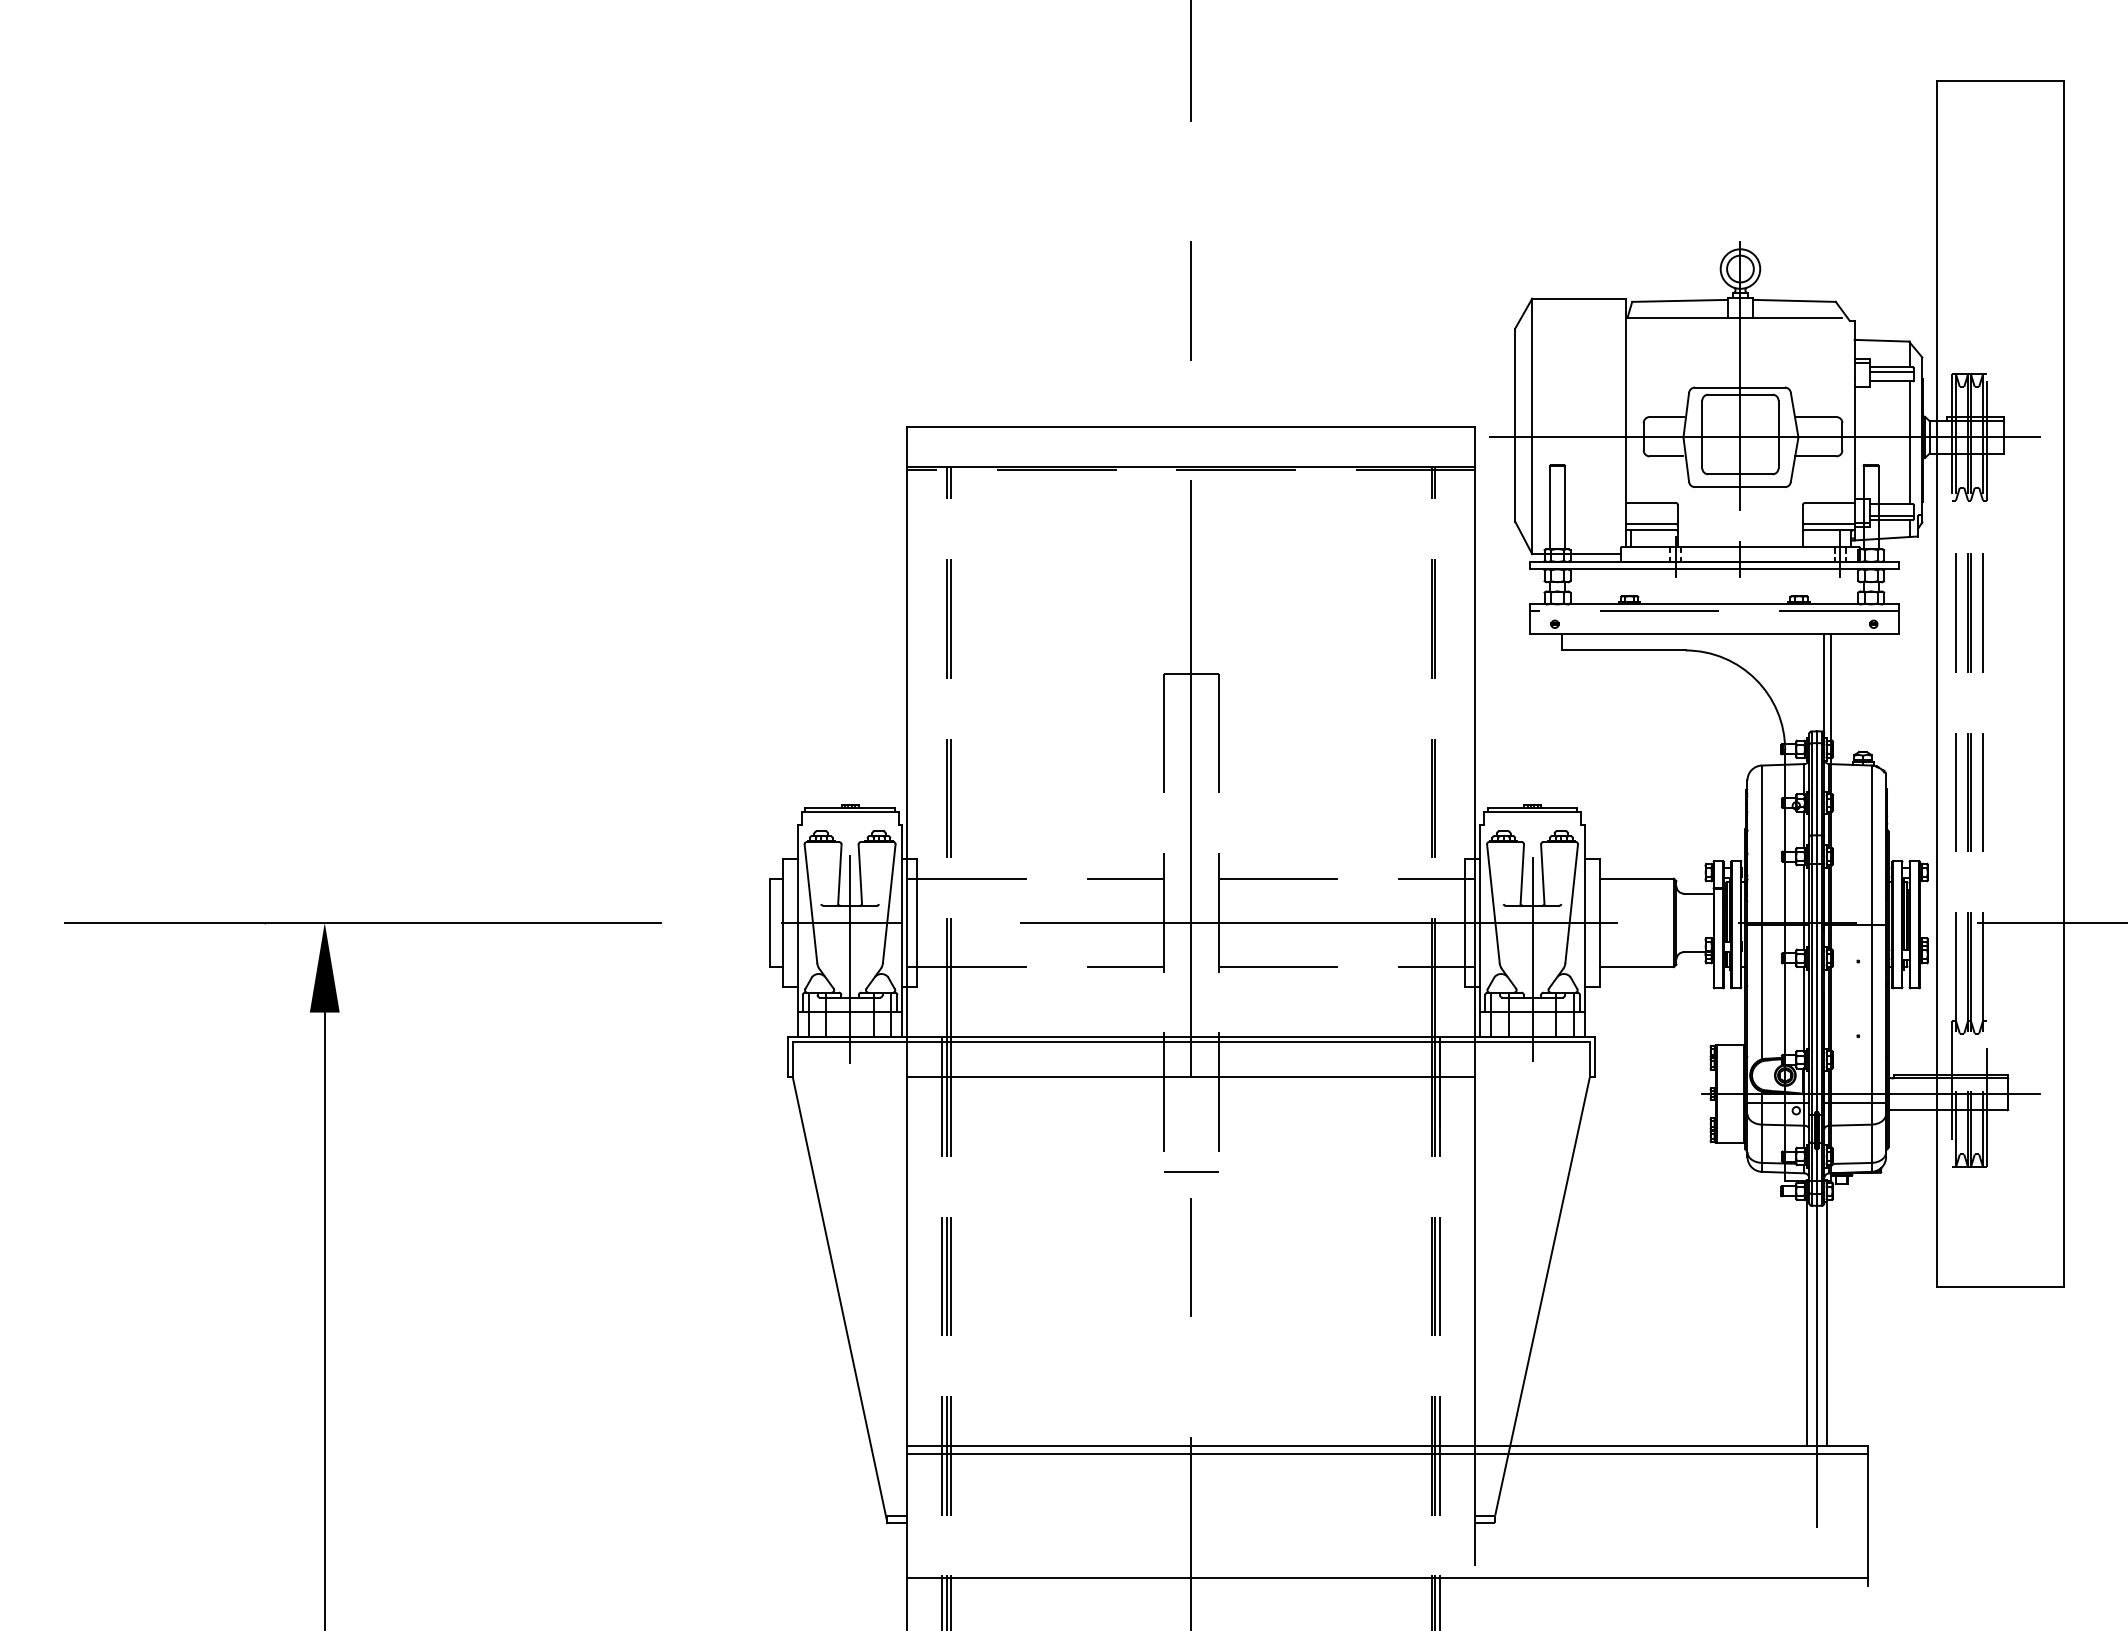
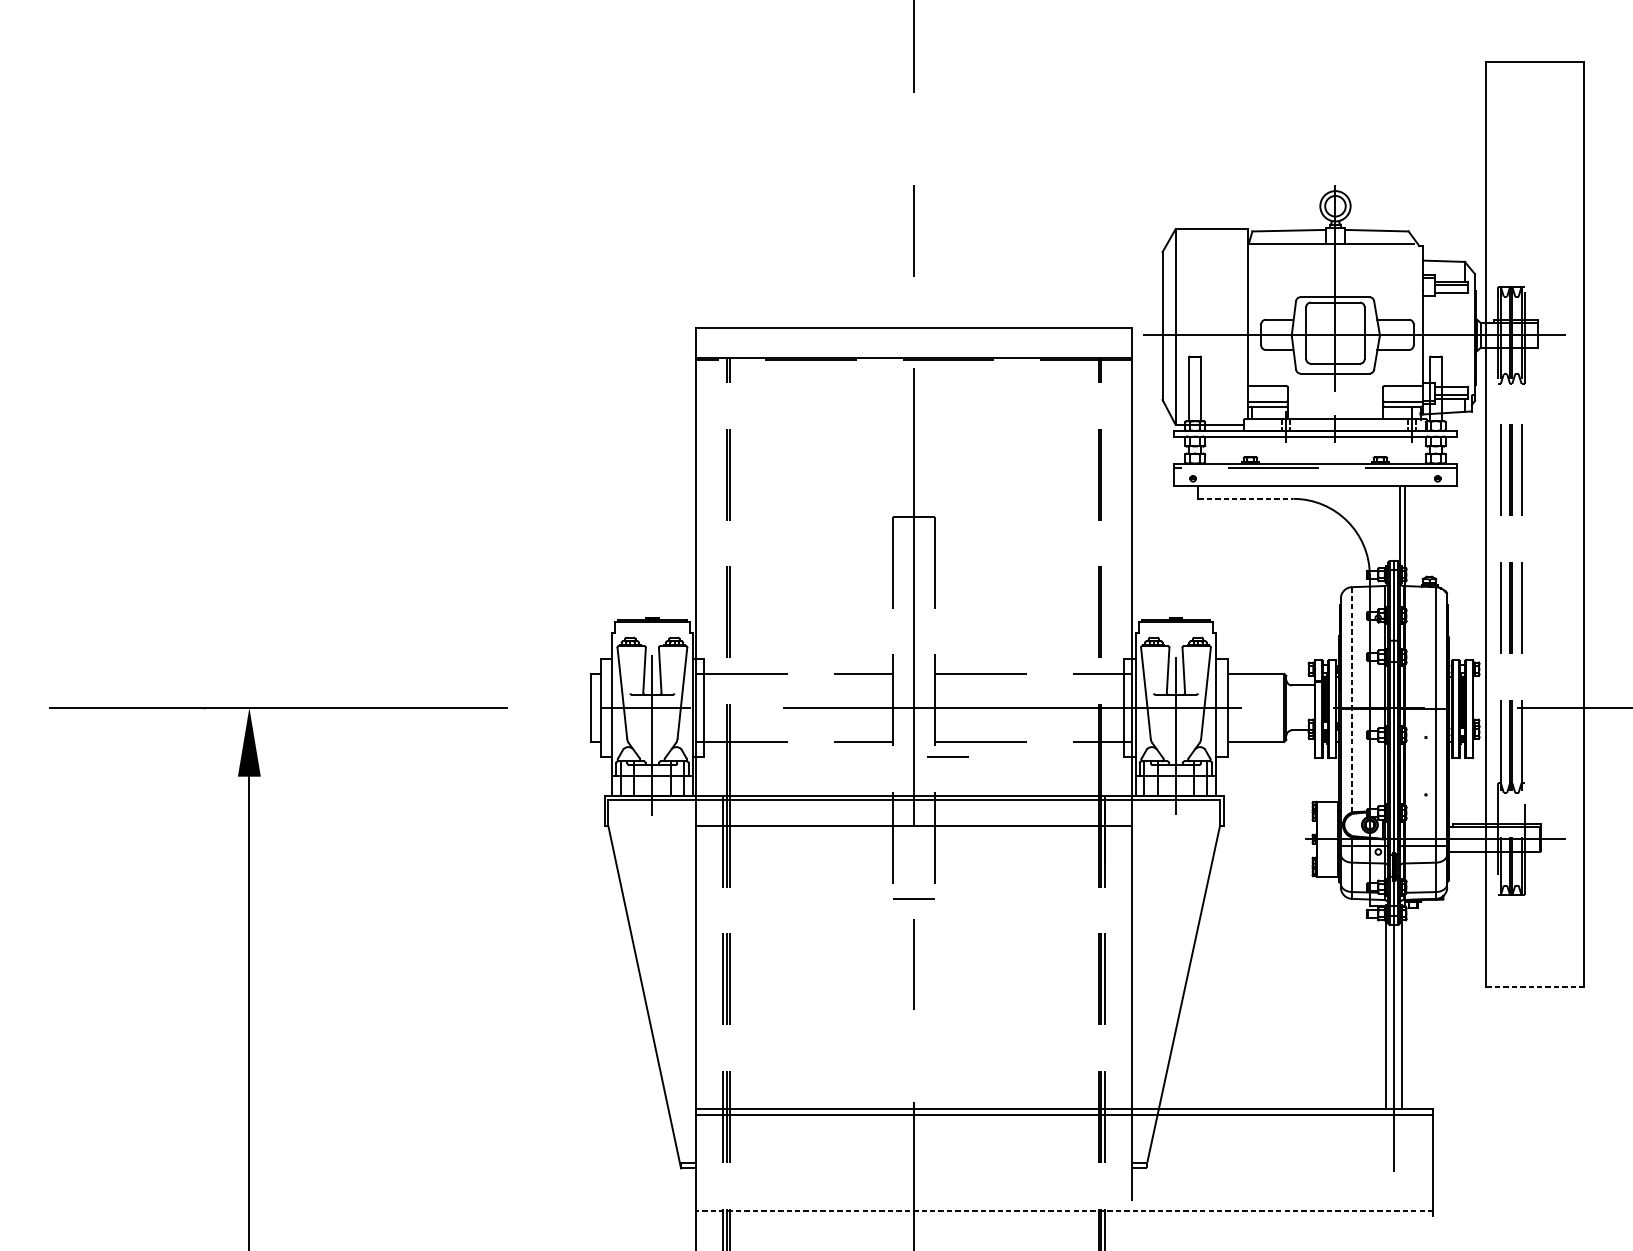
line: (1909, 442) -> (1465, 339), removed
line: (1623, 650) -> (1245, 498), solid -> dashed
line: (1761, 912) -> (1351, 699), solid -> dashed
line: (1235, 986) -> (948, 756), added
line: (2000, 1286) -> (1534, 986), solid -> dashed
line: (1387, 1578) -> (1064, 1210), solid -> dashed

